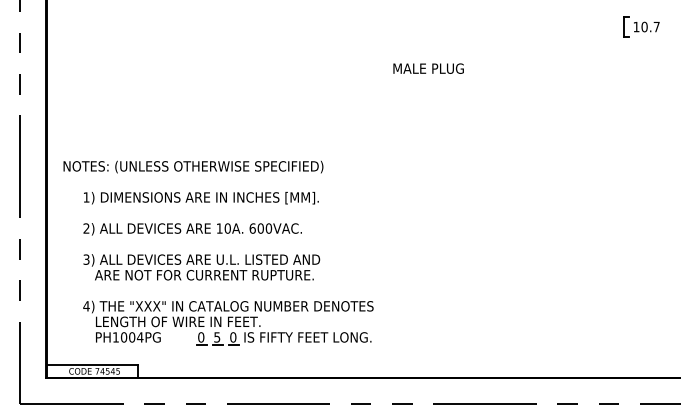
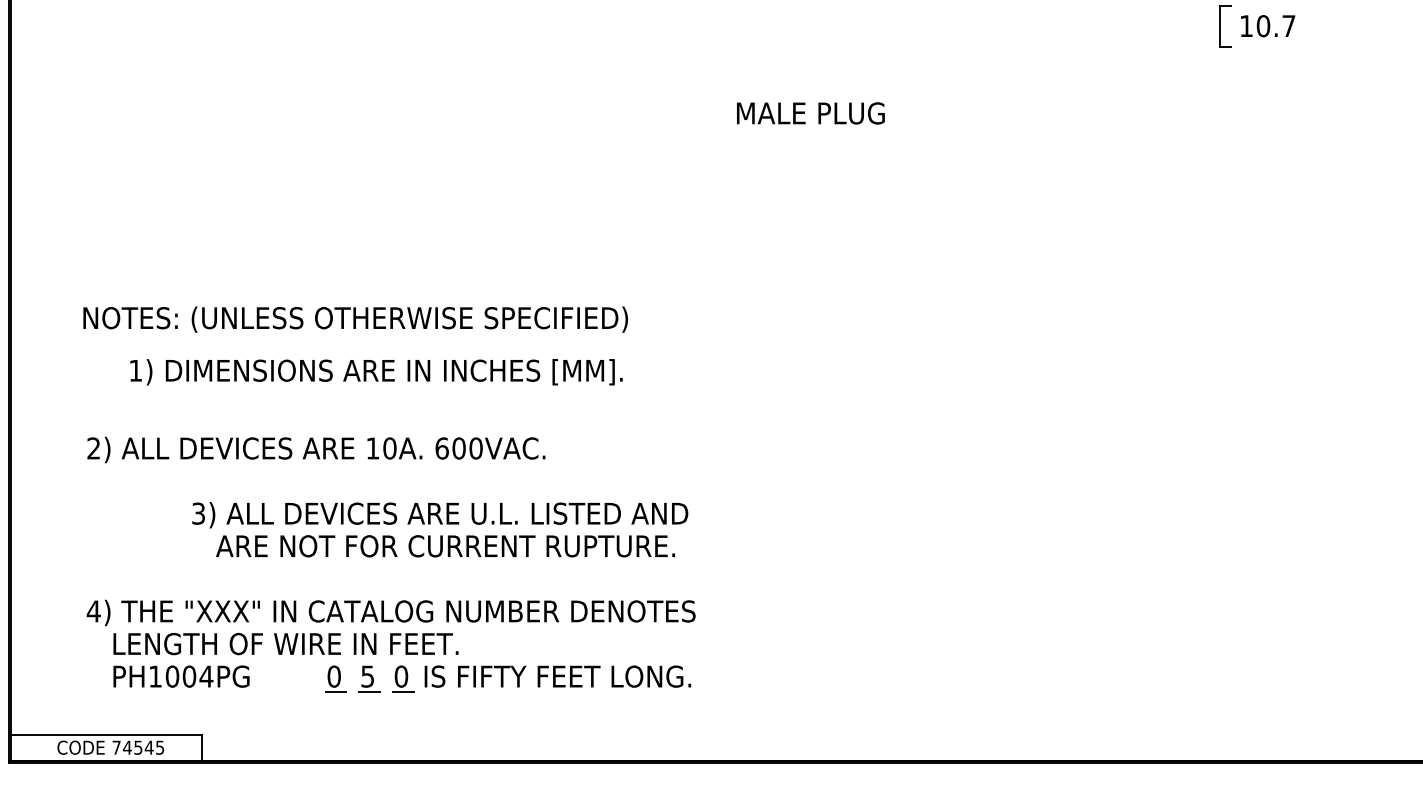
text: (193, 166) -> (355, 318), moved
text: (201, 198) -> (376, 372), moved
text: (201, 267) -> (439, 530), moved

